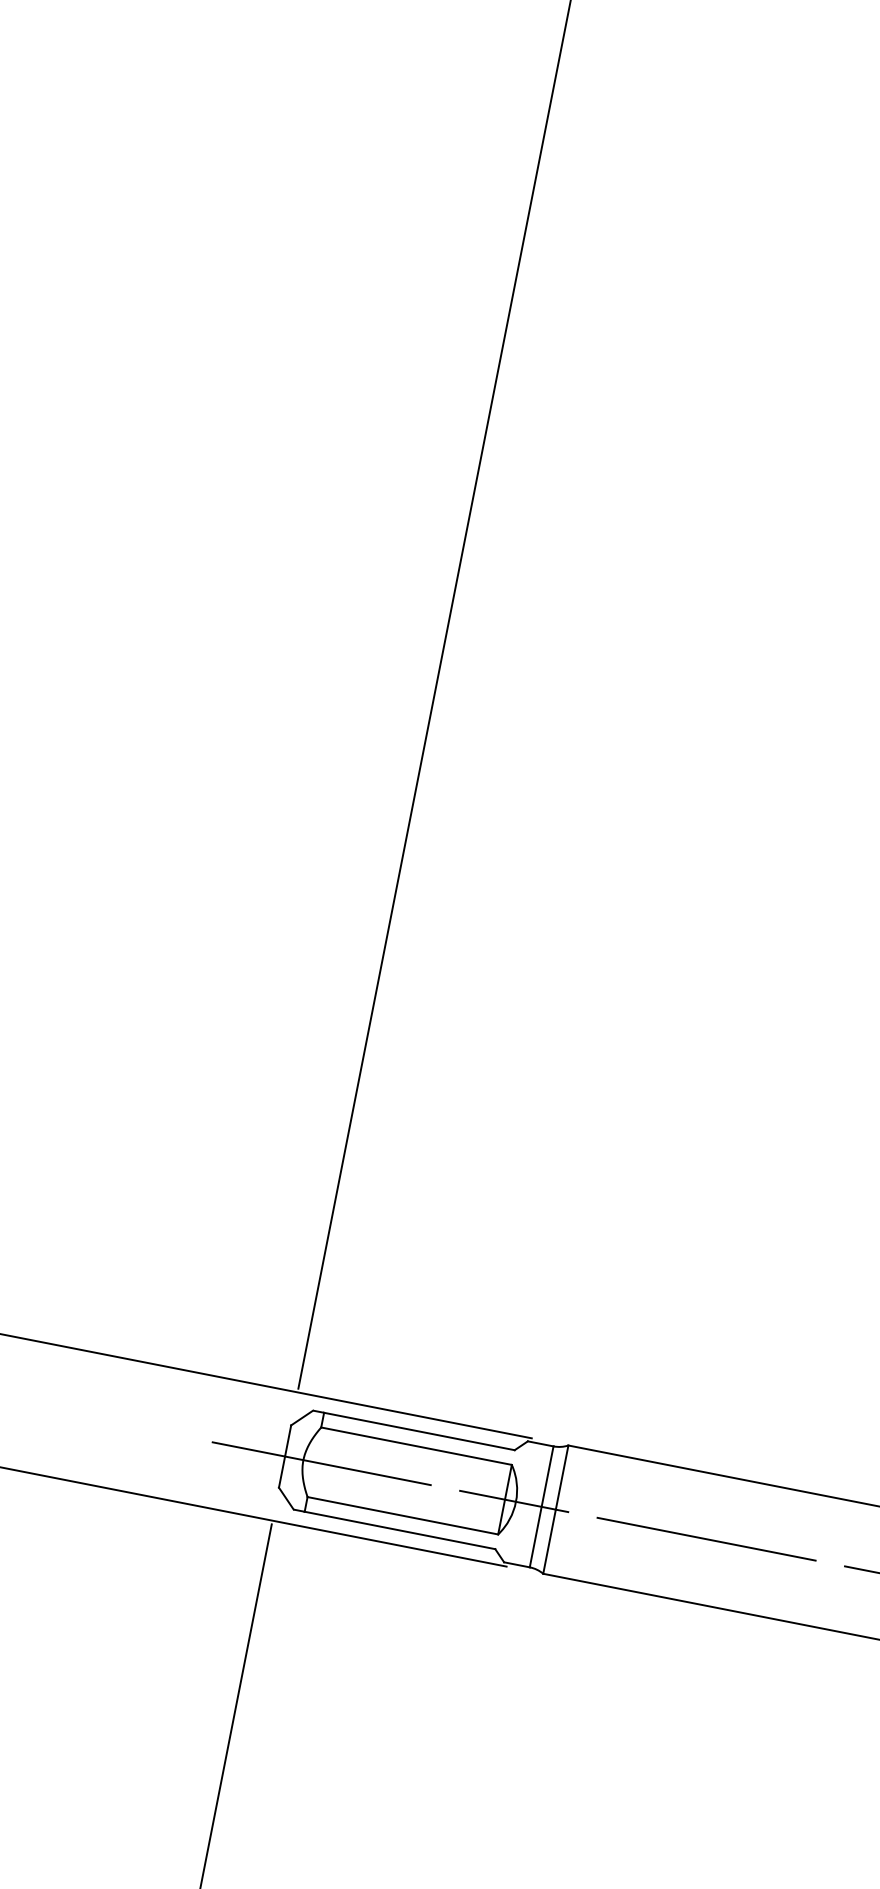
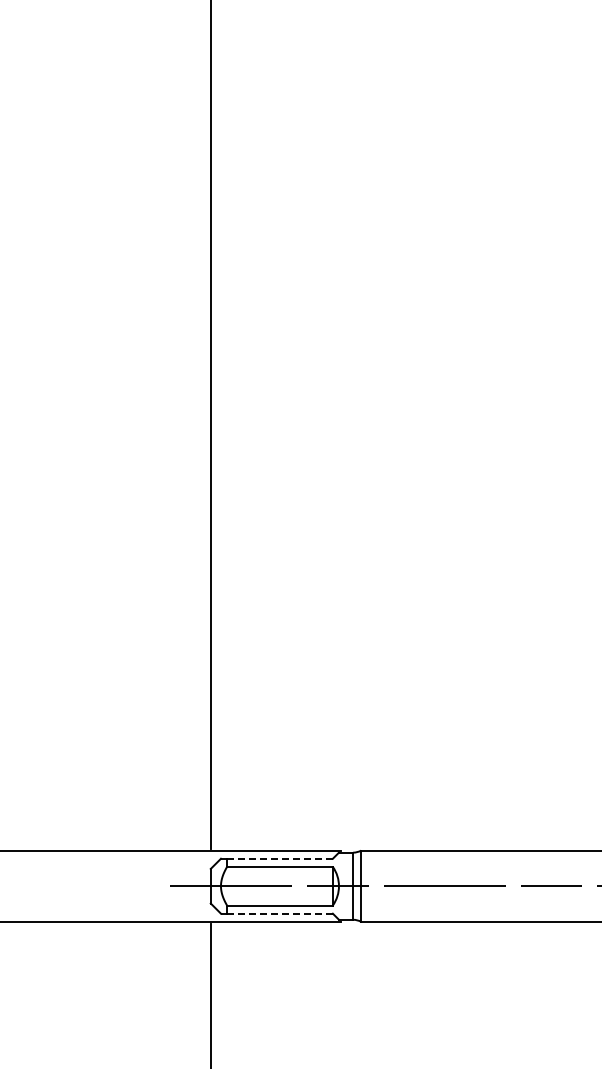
line: (418, 1430) -> (279, 858), solid -> dashed
line: (399, 1529) -> (279, 913), solid -> dashed

